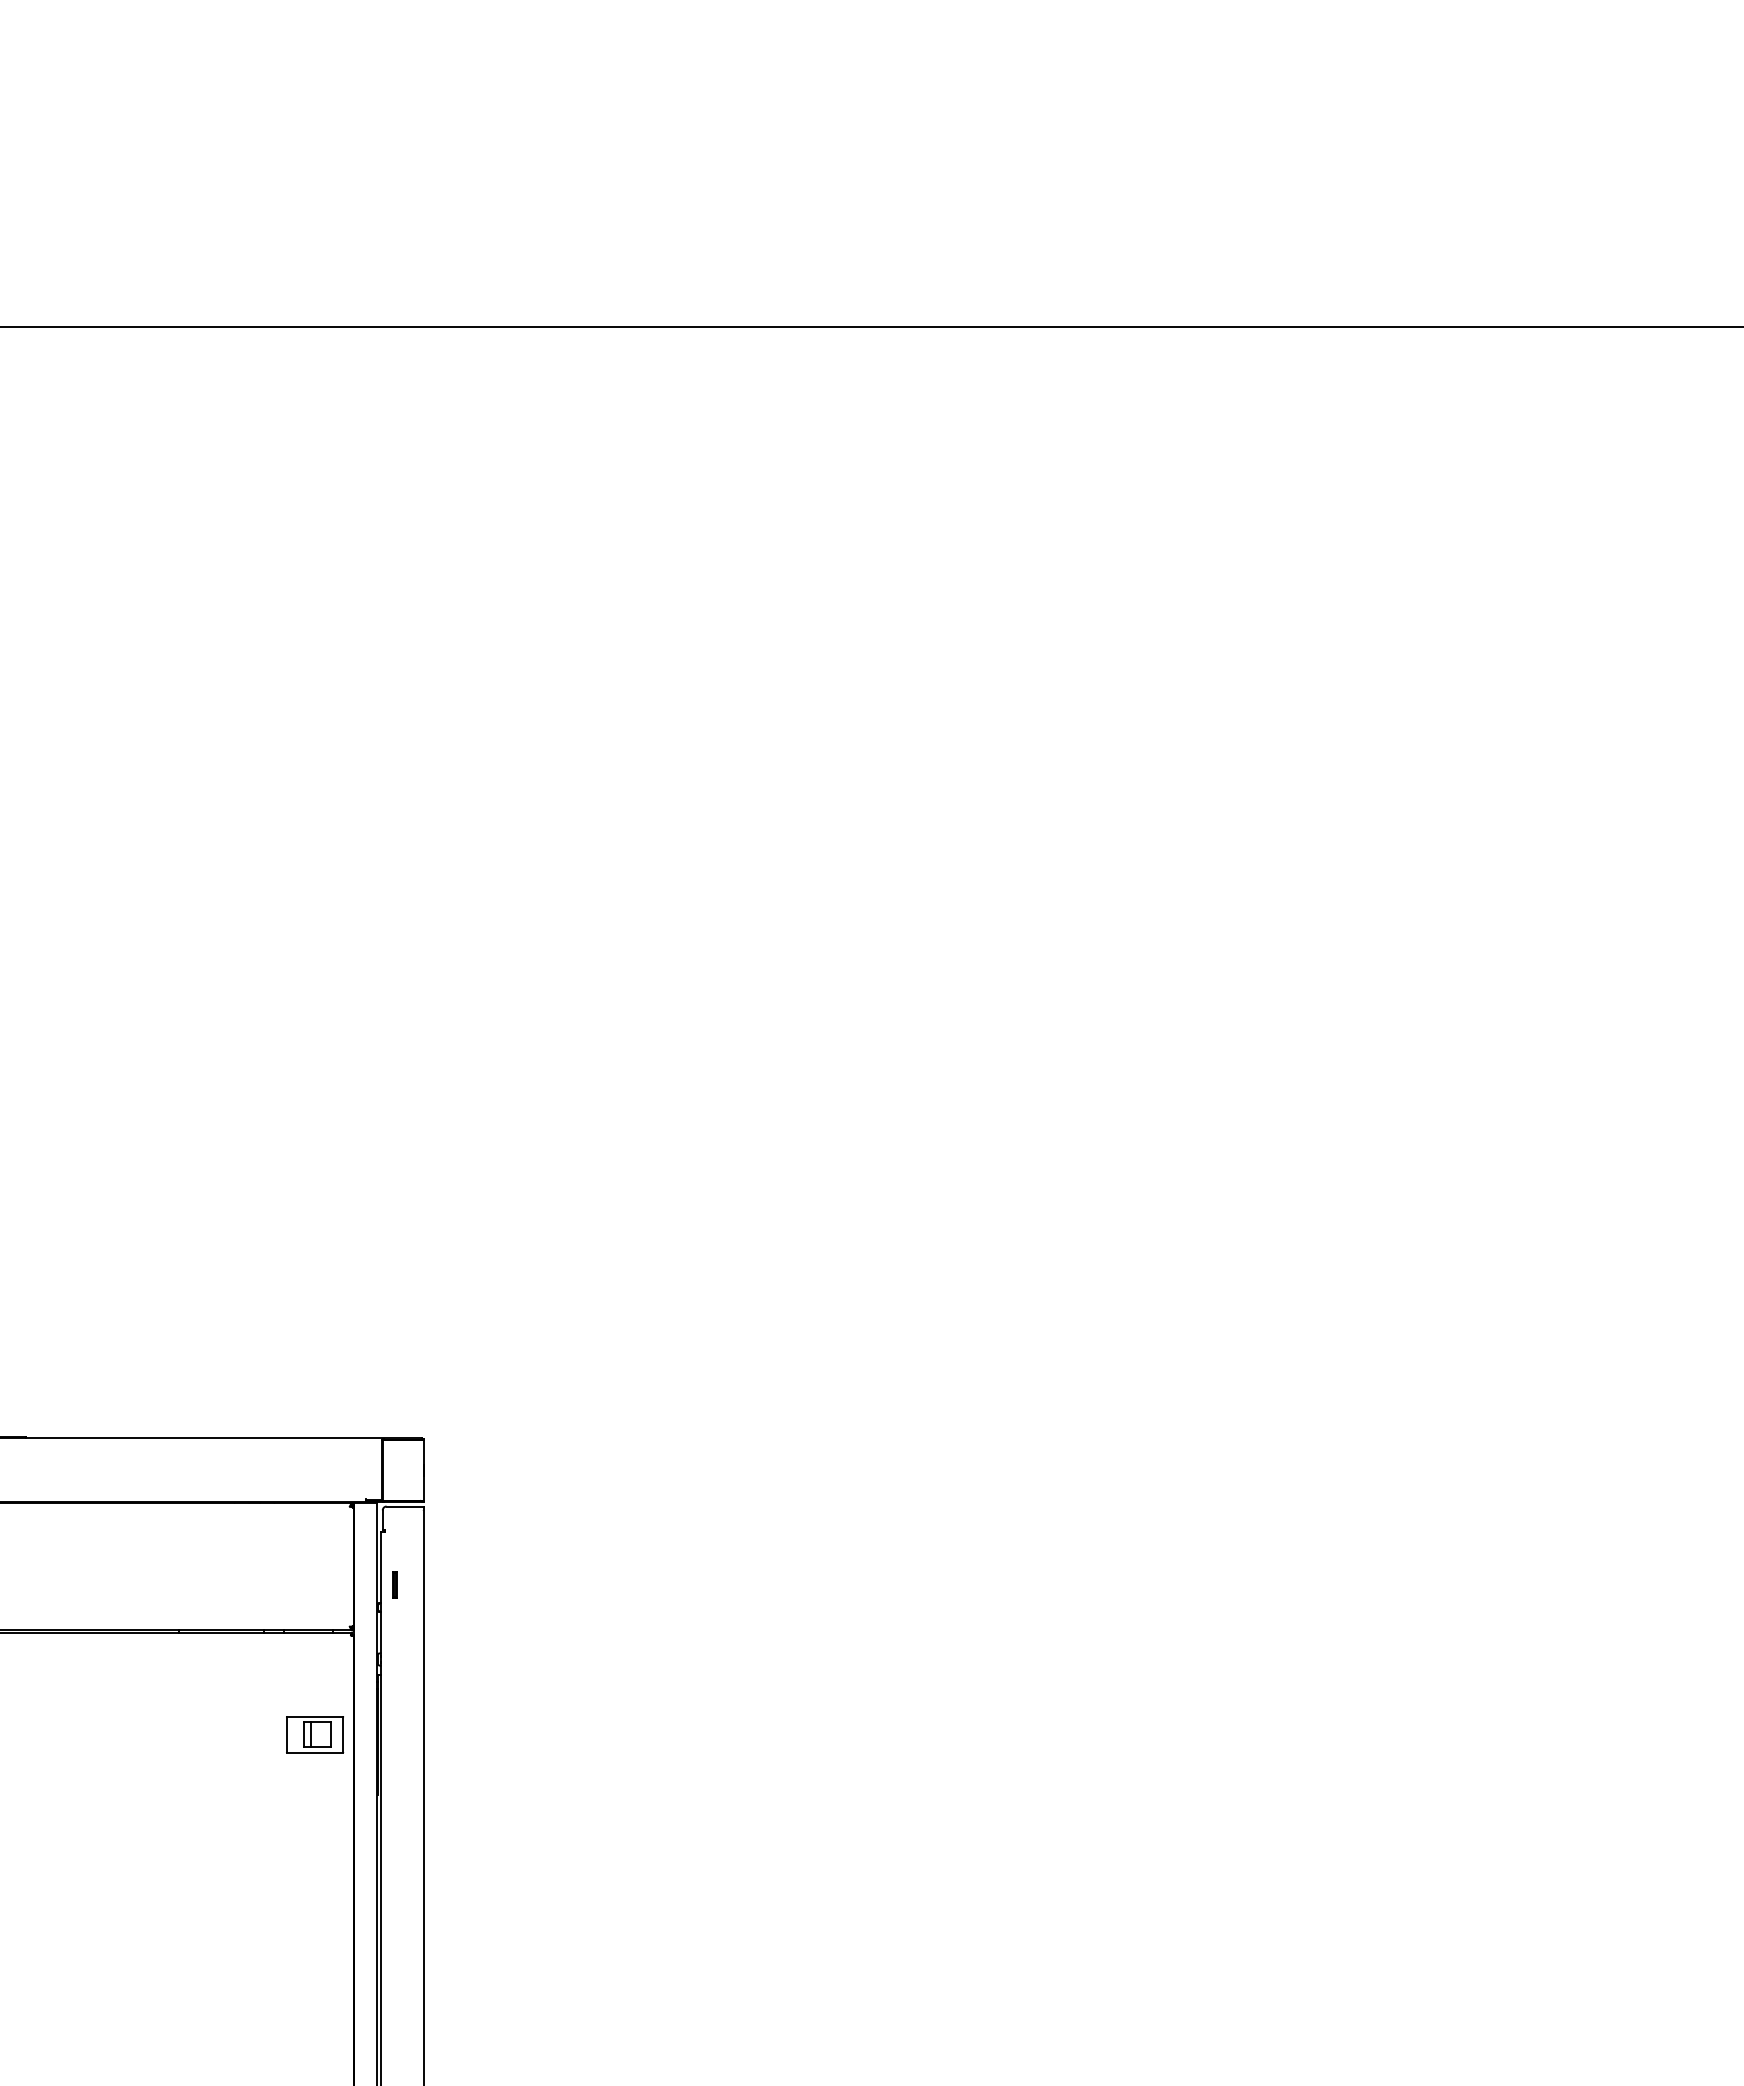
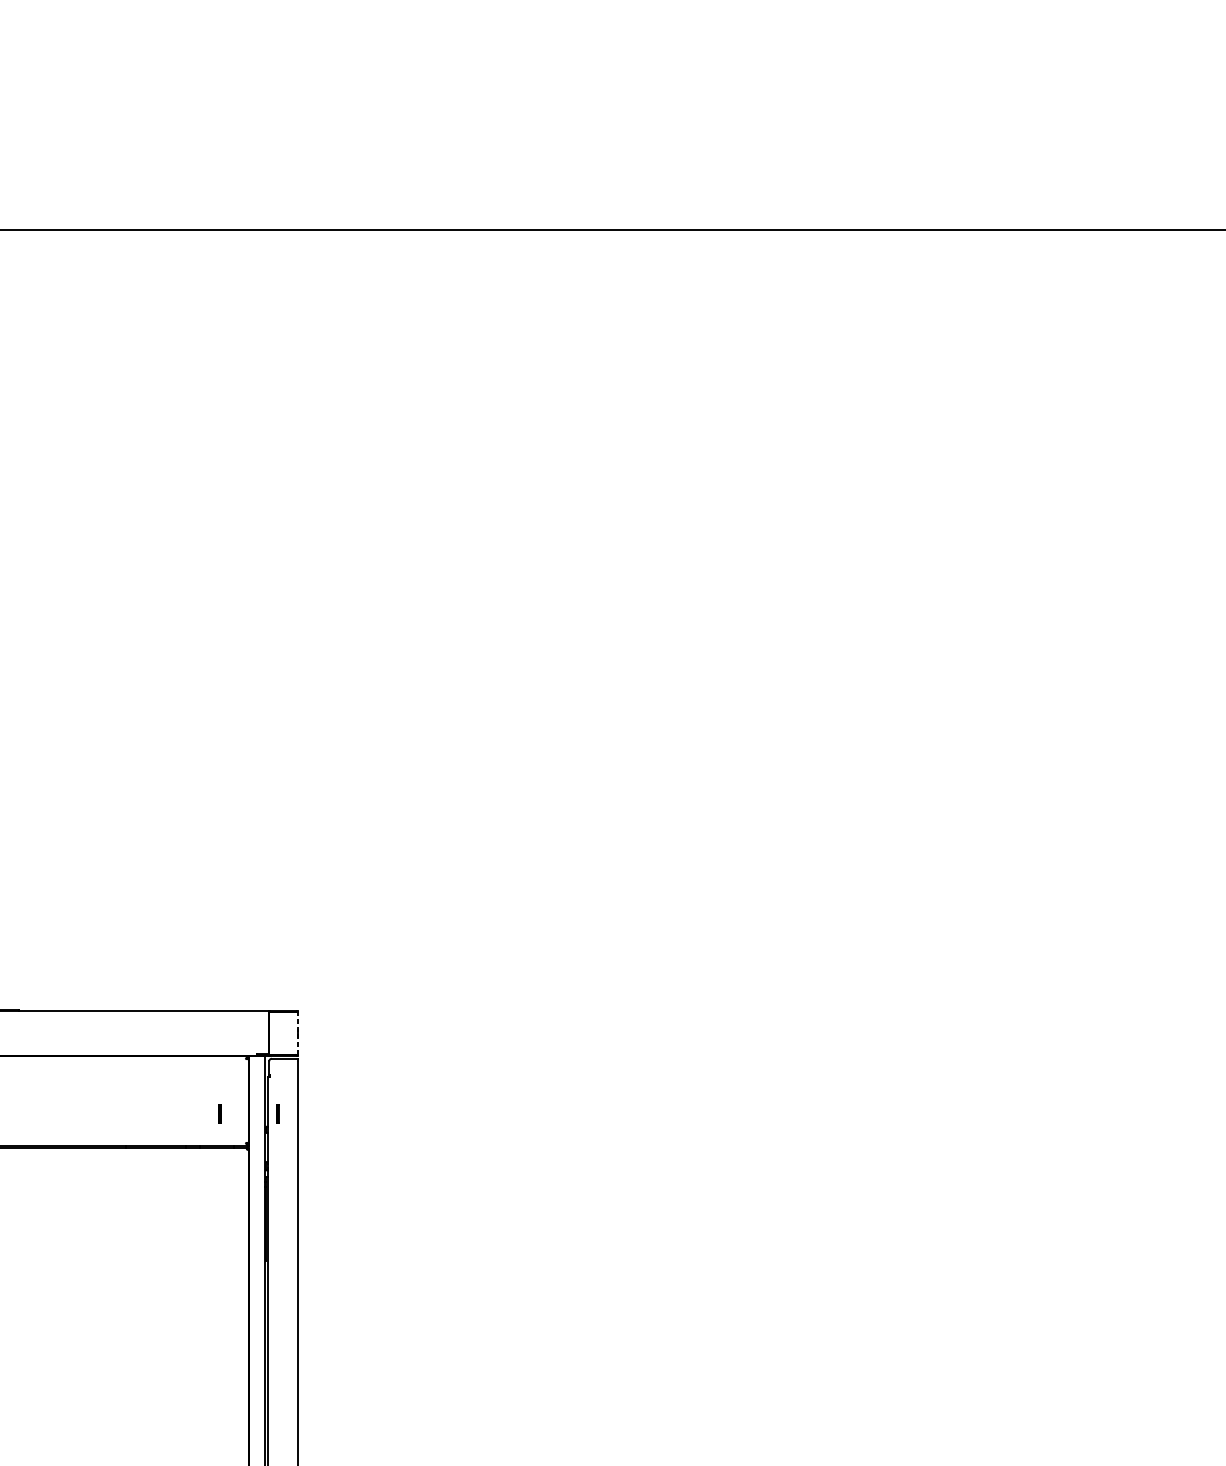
line: (423, 1470) -> (297, 1033), solid -> dashed
part: (312, 1584) -> (219, 1113), added
part: (315, 1734) -> (221, 1218), removed

